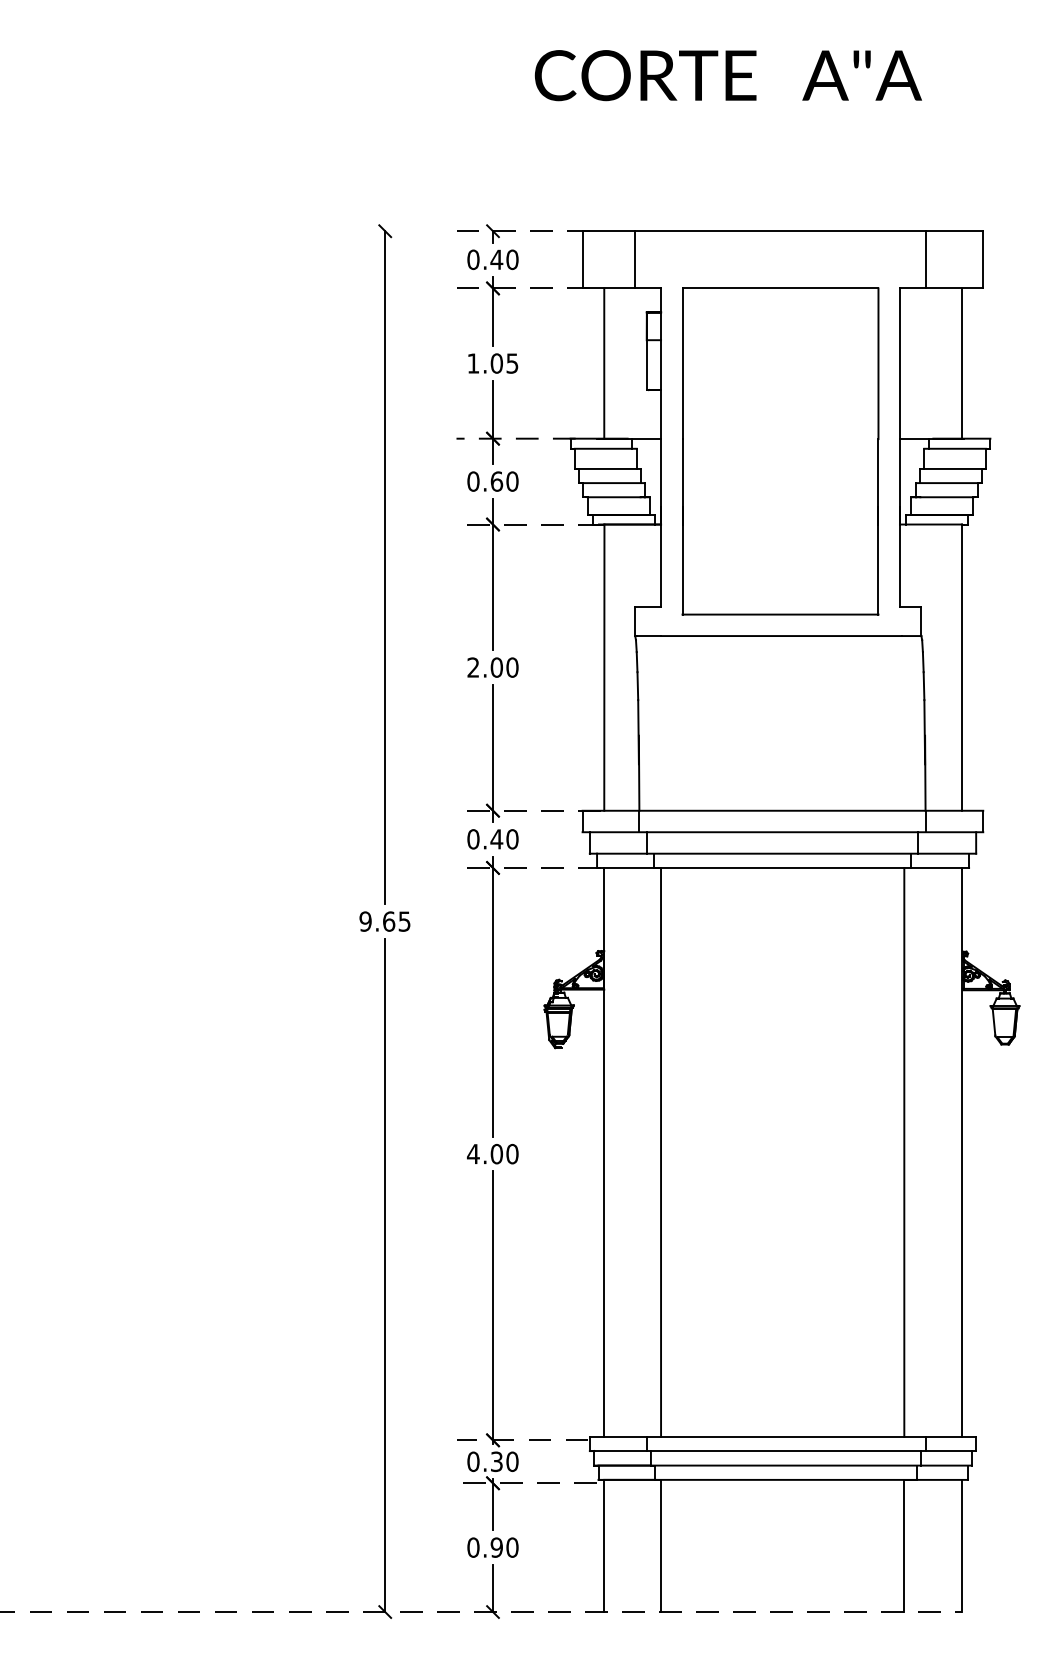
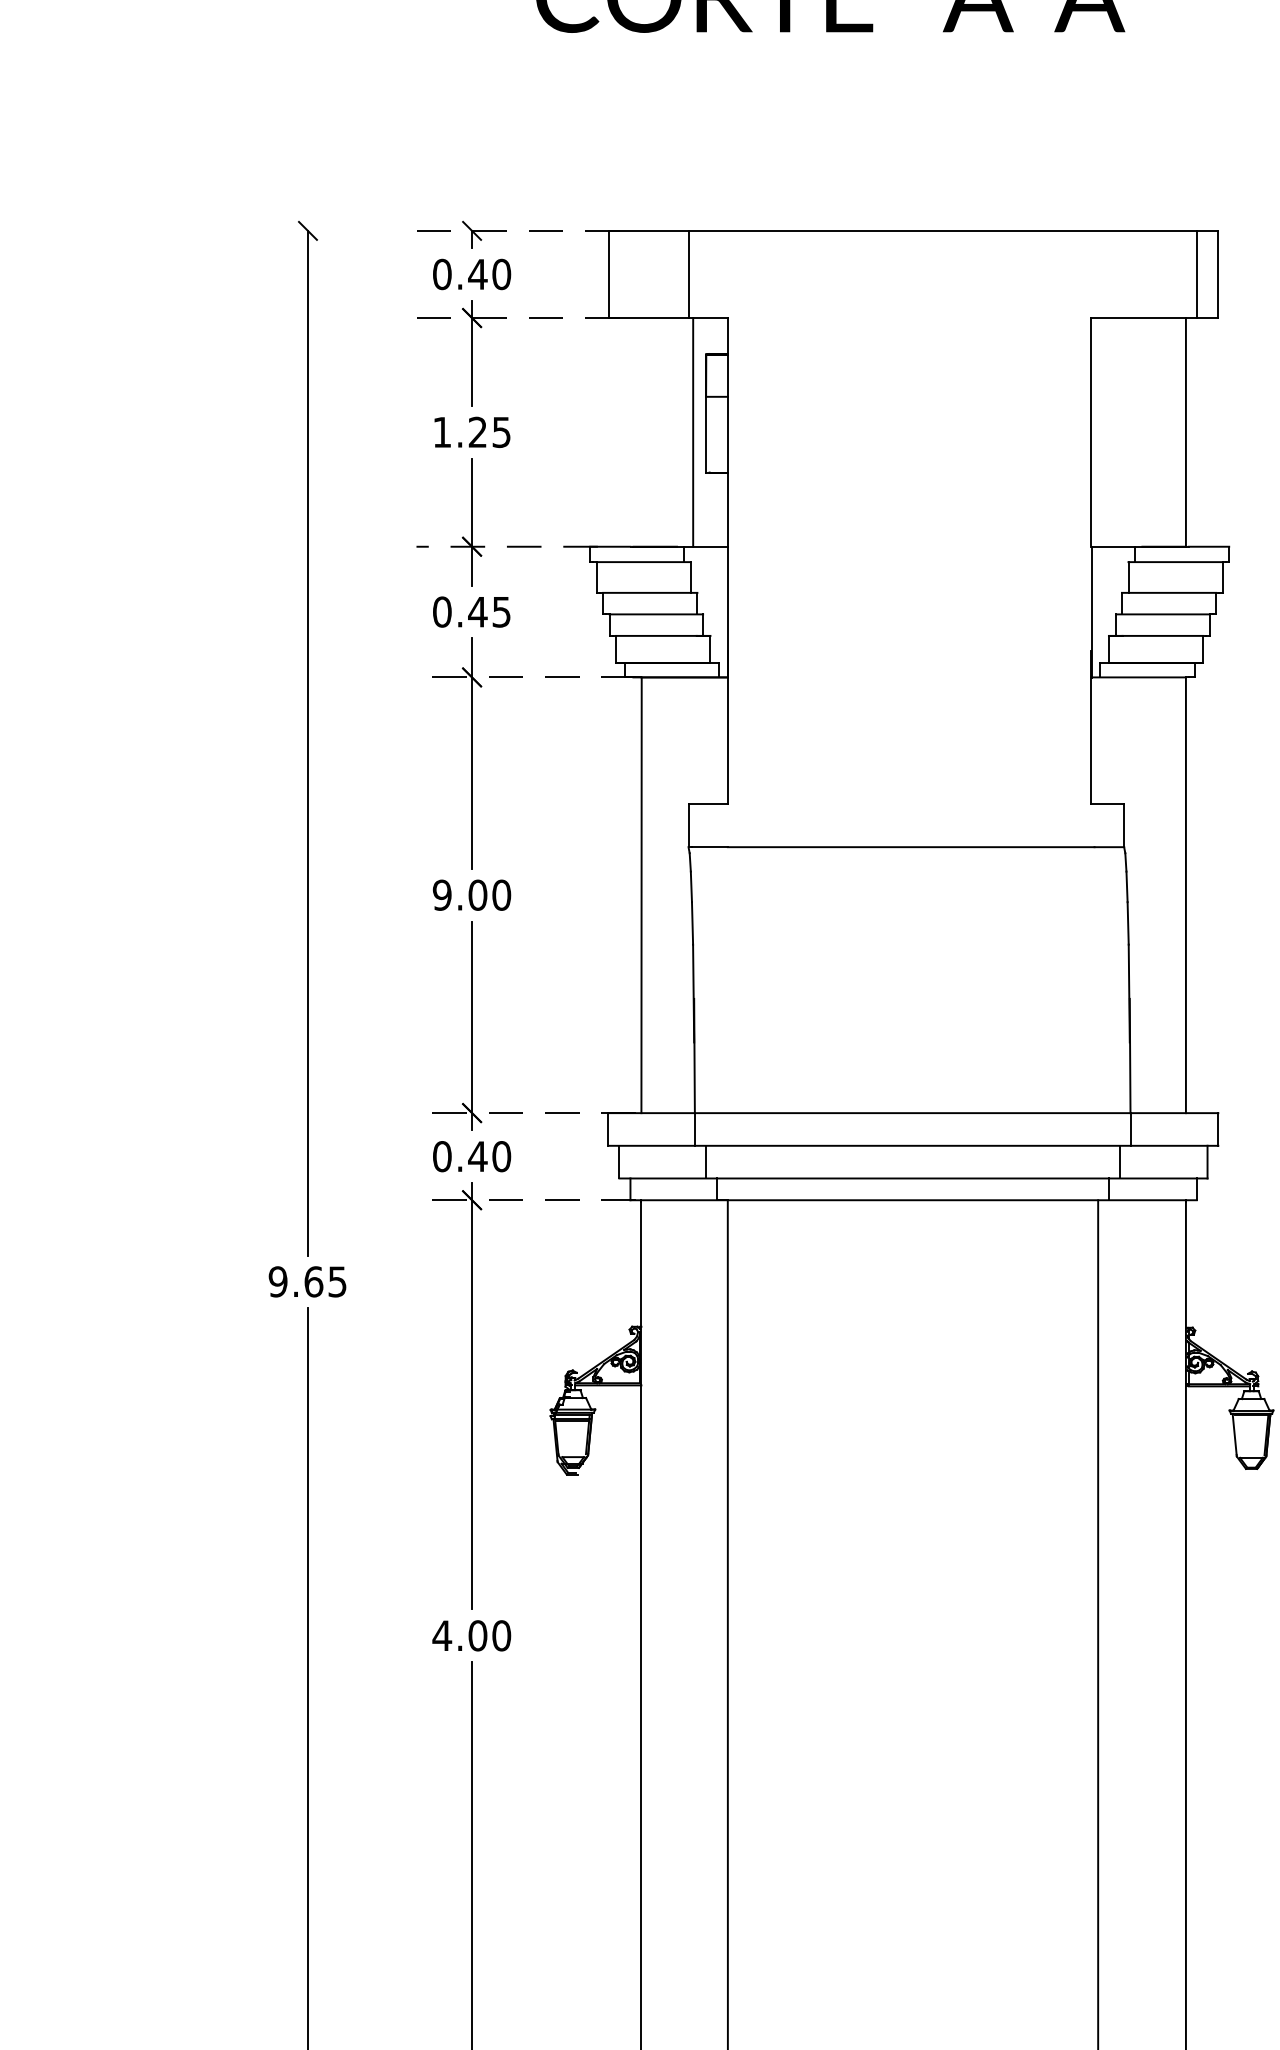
line: (926, 259) -> (1197, 273), moved
text: (496, 363) -> (477, 432), 1.05 -> 1.25
line: (604, 363) -> (693, 432), moved
part: (780, 451) -> (909, 566), removed
text: (504, 481) -> (489, 611), 0.60 -> 0.45
text: (473, 667) -> (442, 895), 2.00 -> 9.00

